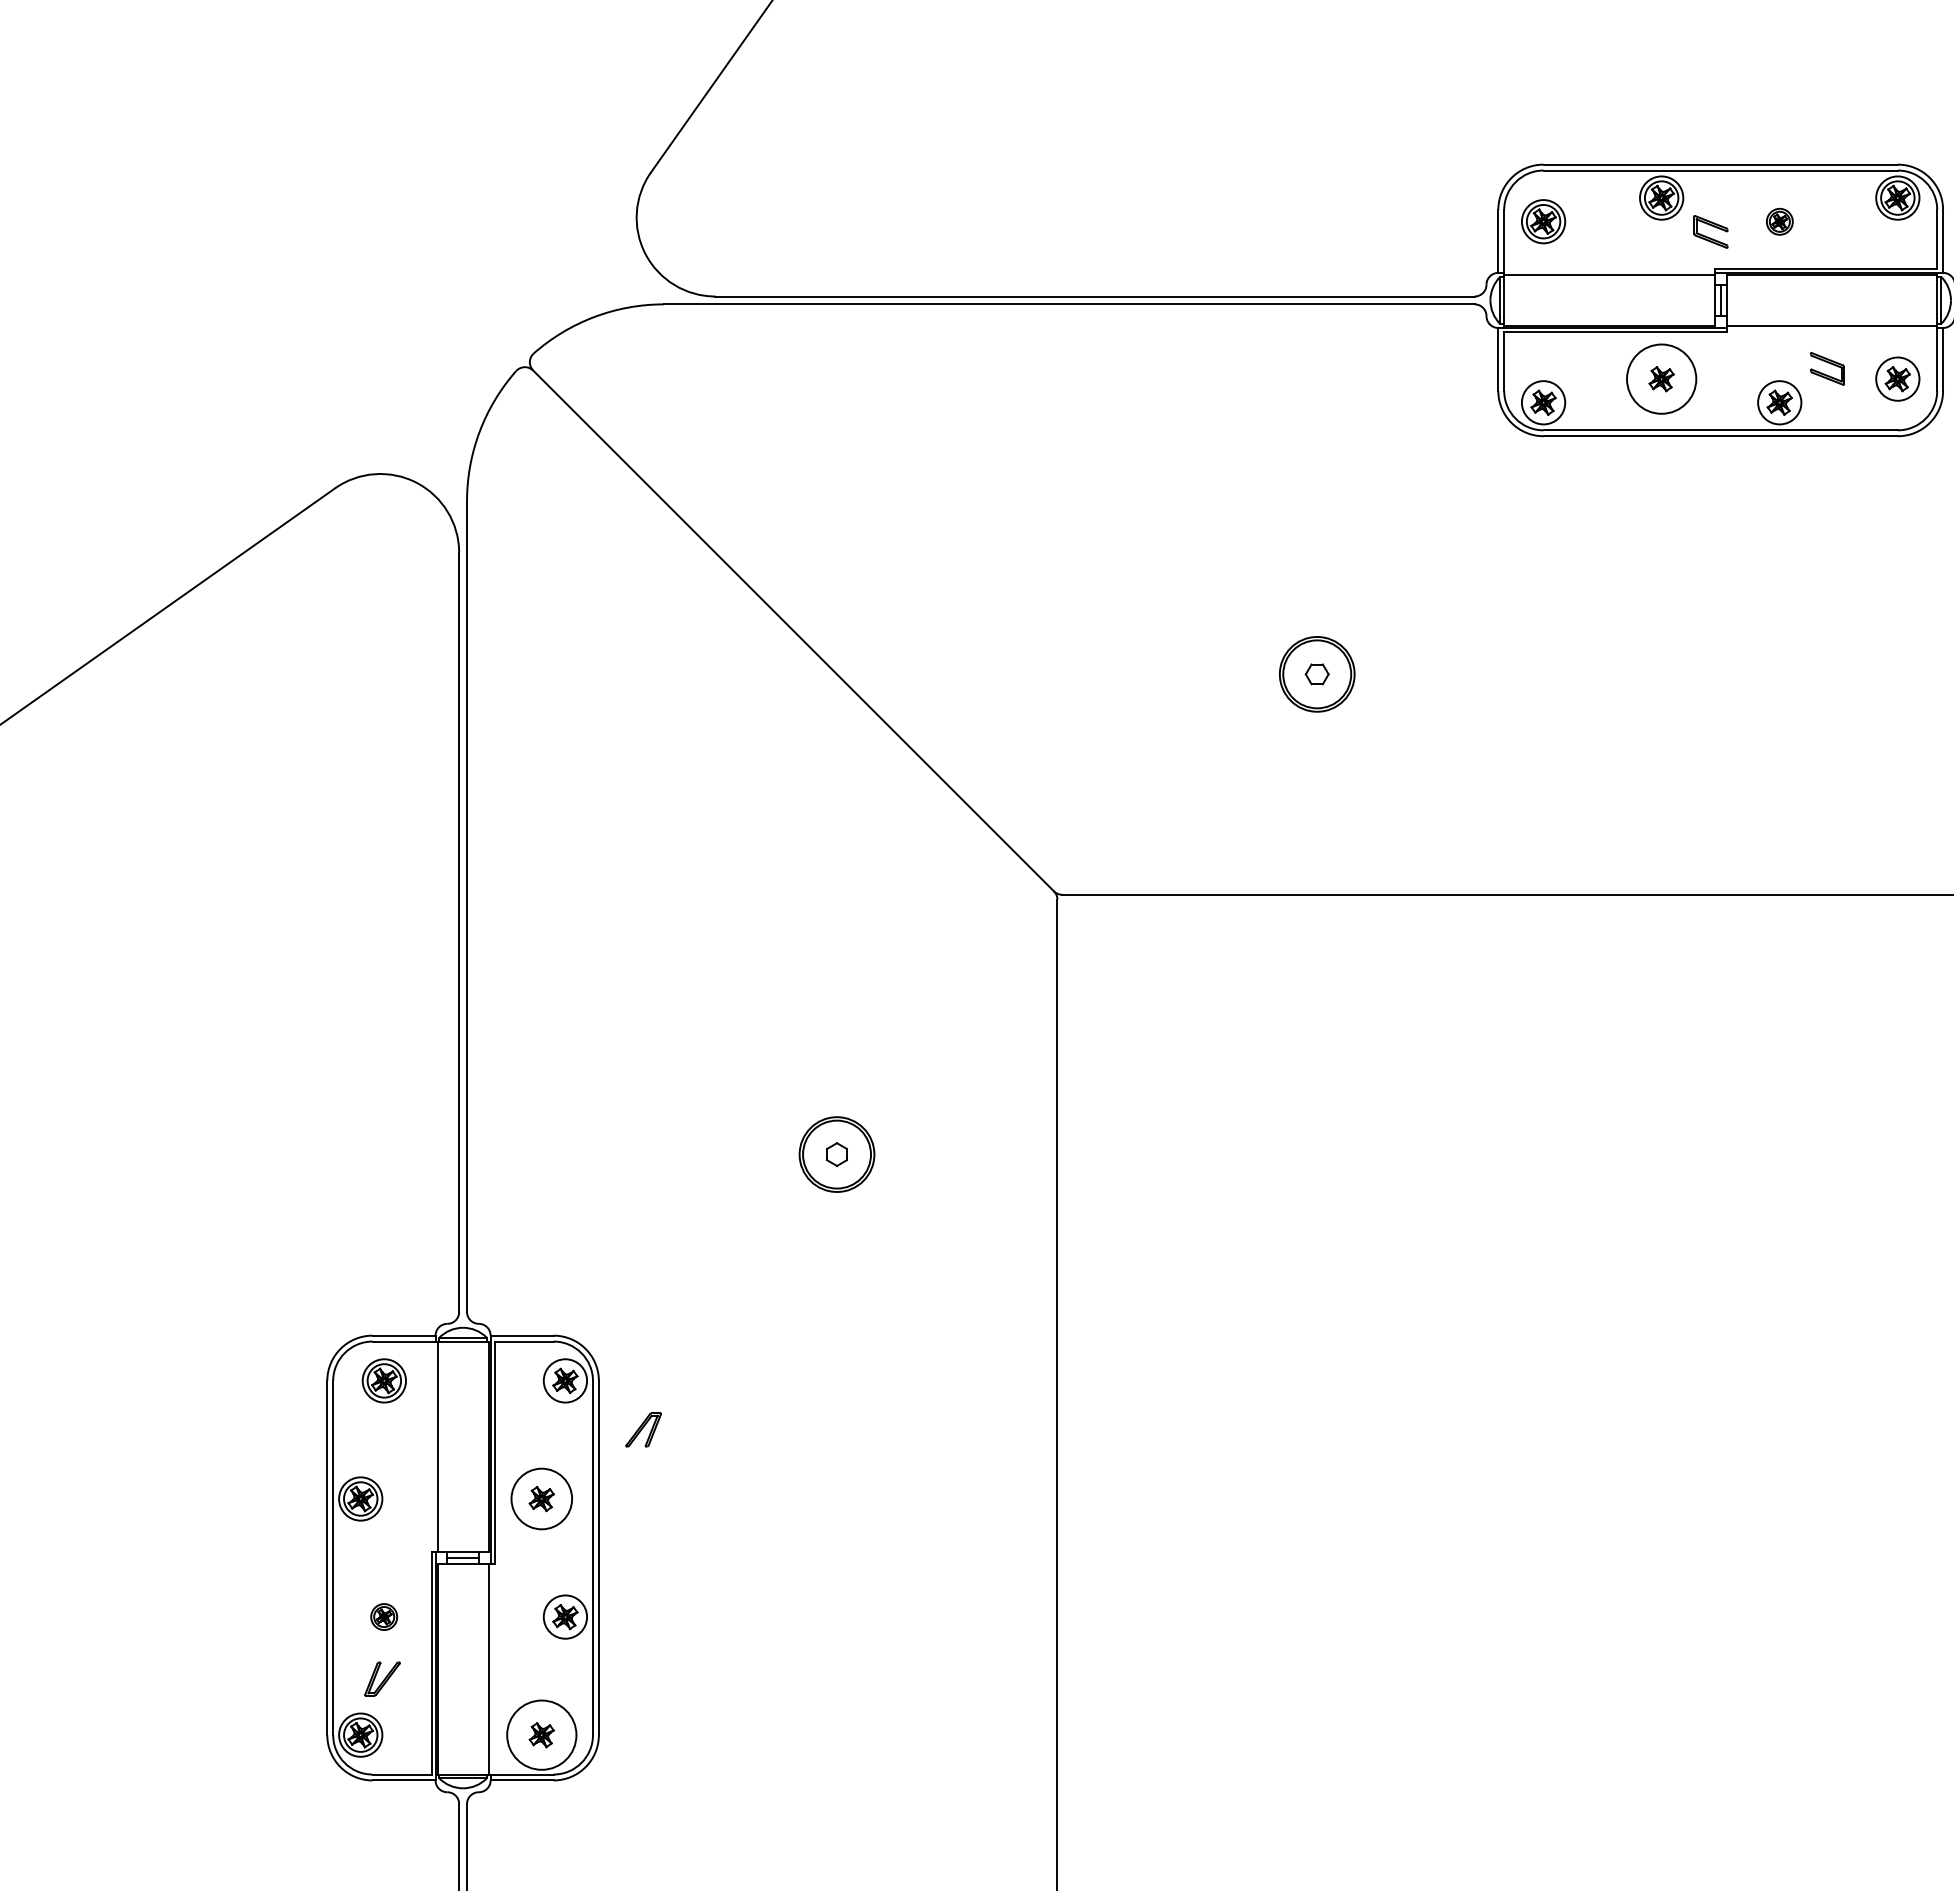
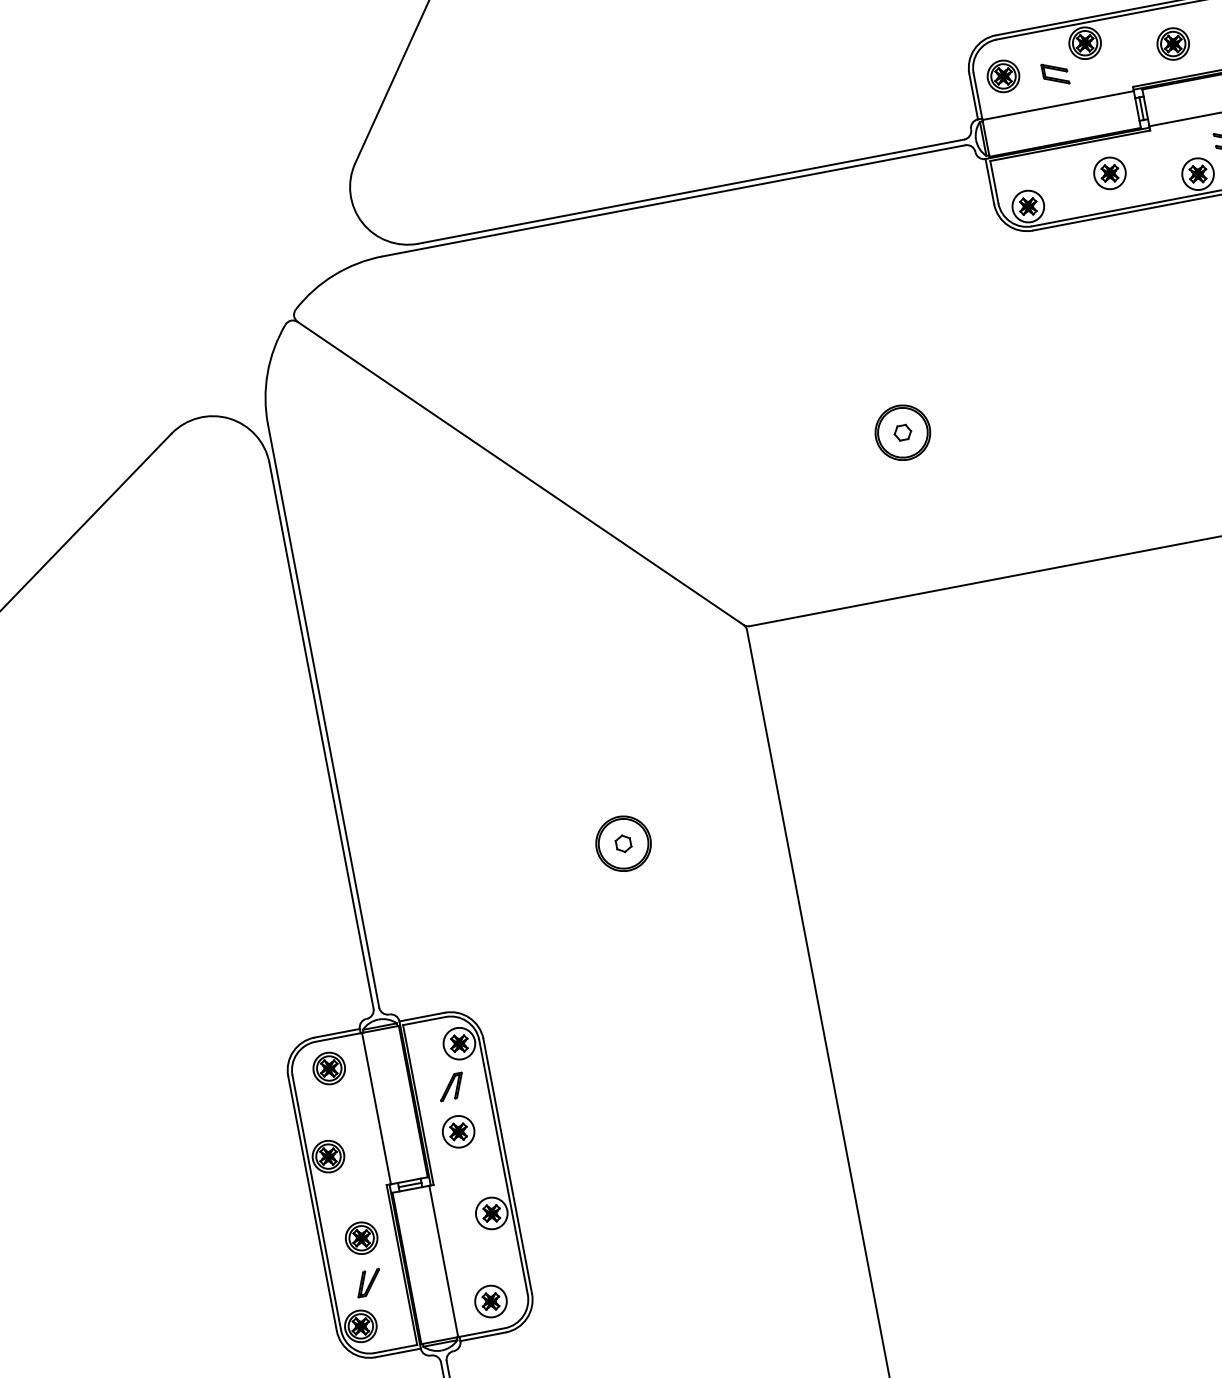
part: (1779, 221) -> (1173, 43), size x1.67
part: (1710, 231) -> (1055, 73), moved
circle: (1661, 378) -> (1109, 172), size x0.62
part: (643, 1429) -> (451, 1086), moved
circle: (541, 1498) -> (458, 1131), size x0.71
part: (383, 1616) -> (360, 1237), size x1.67
circle: (541, 1734) -> (490, 1301), size x0.62

